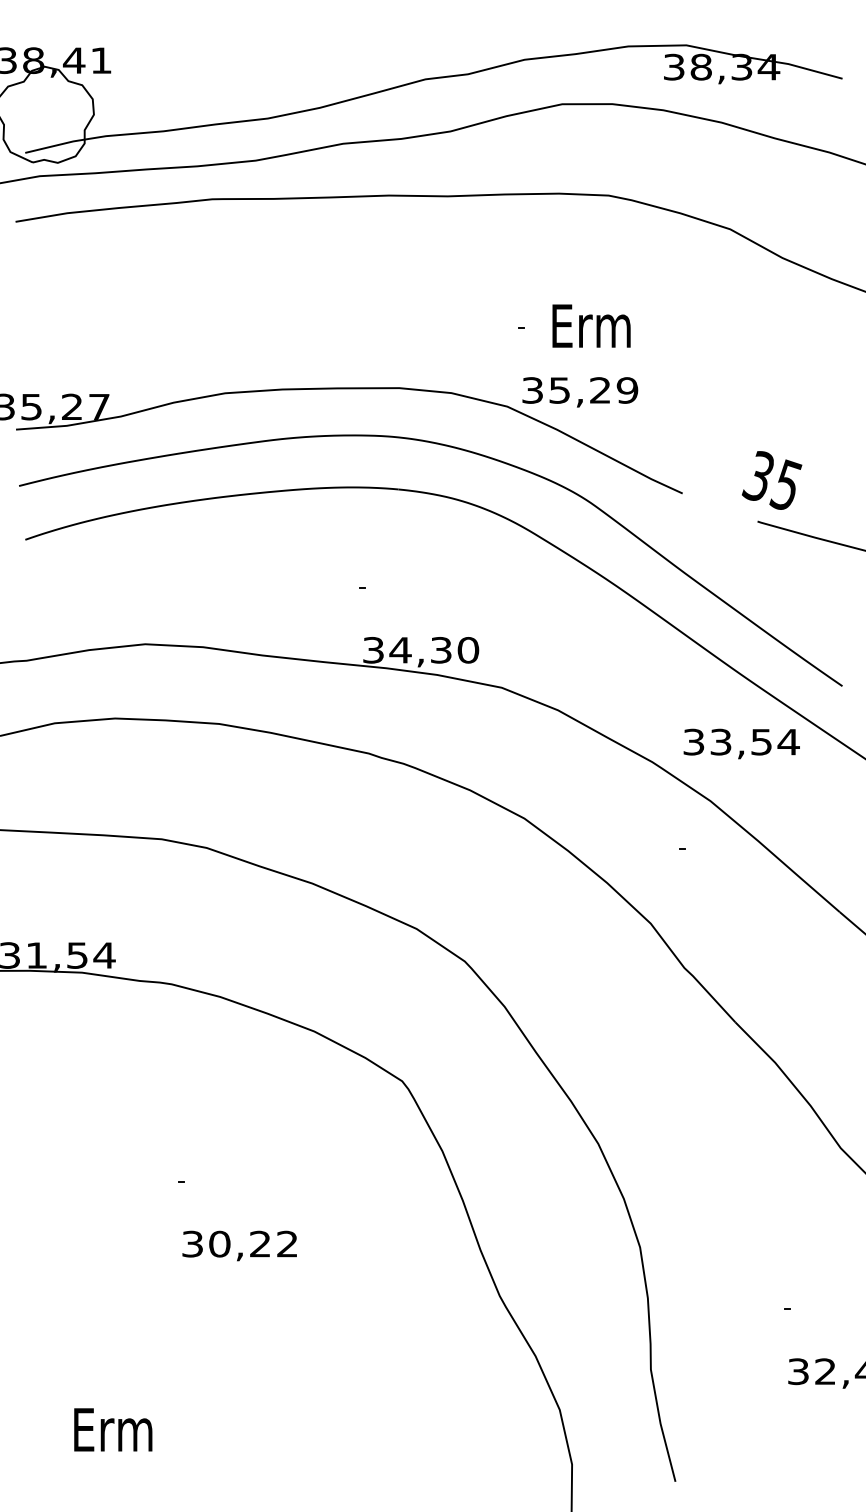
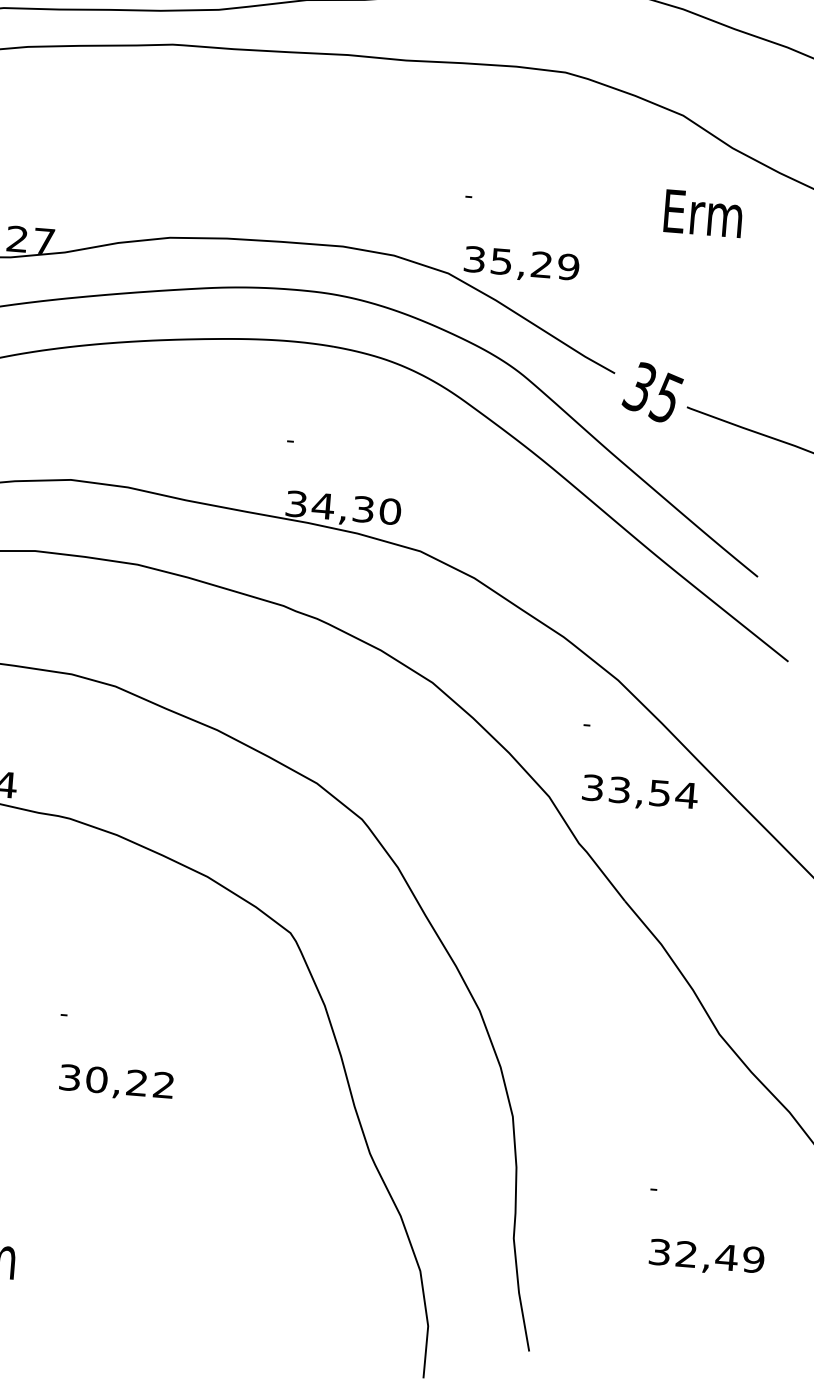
text: (591, 325) -> (703, 213), moved
text: (772, 480) -> (653, 392), moved
text: (741, 743) -> (639, 793), moved

